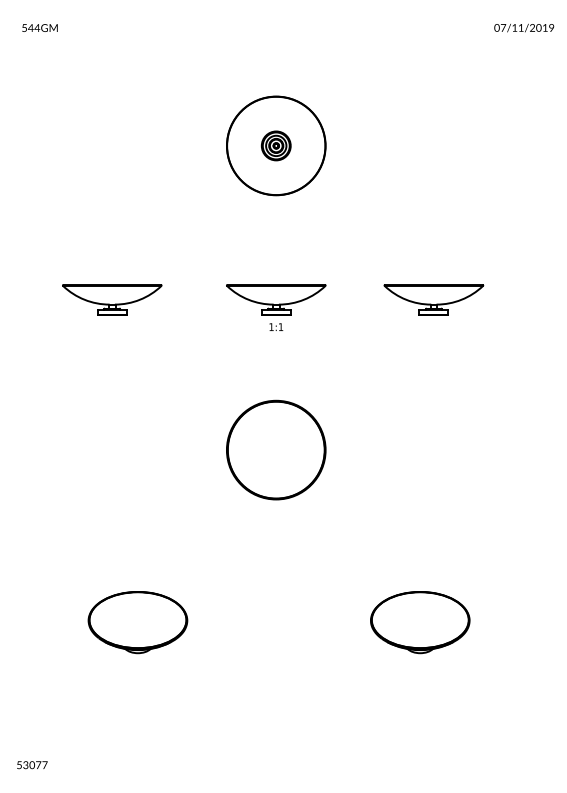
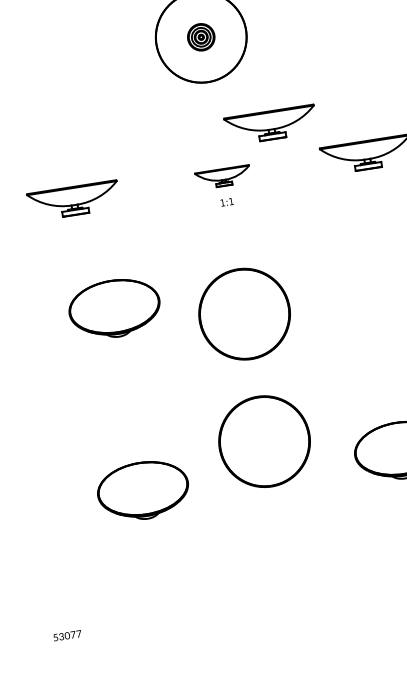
part: (336, 251) -> (271, 124), added
part: (276, 299) -> (223, 177), size x0.6
part: (137, 422) -> (114, 308), added
part: (276, 589) -> (264, 441), added

